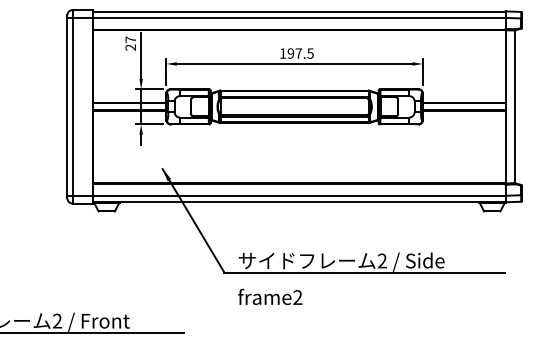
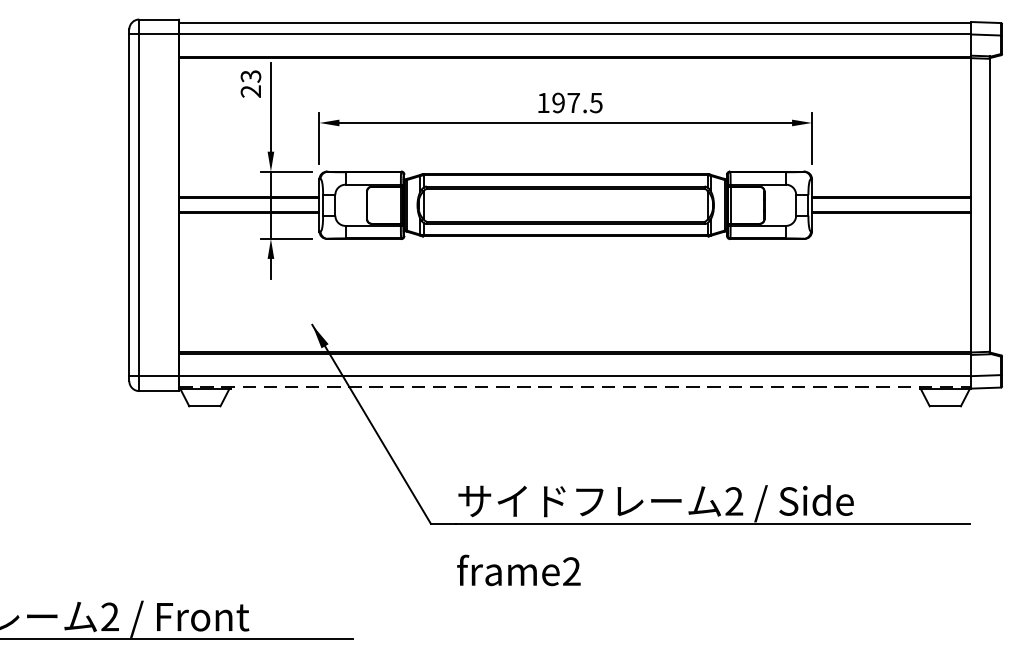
text: (130, 39) -> (250, 75), 27 -> 23
line: (300, 201) -> (577, 387), solid -> dashed

